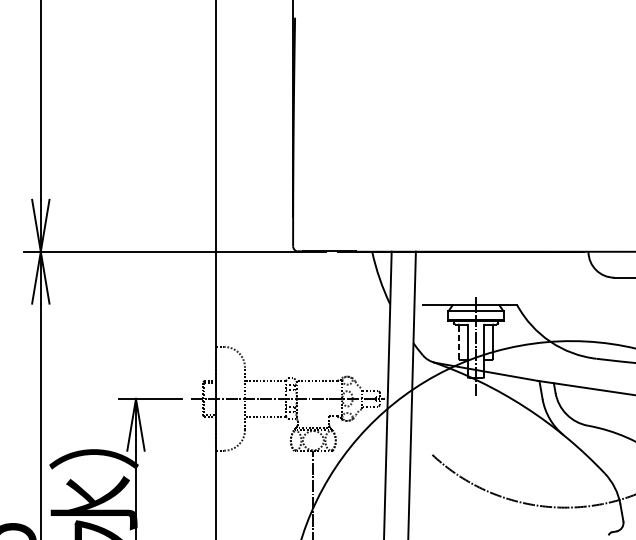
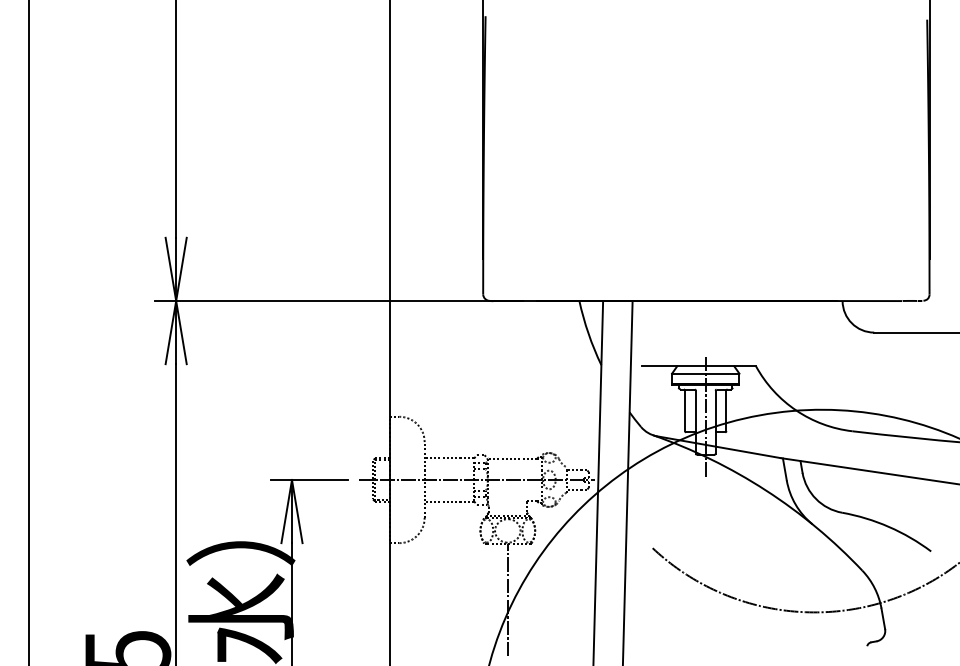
line: (459, 341) -> (685, 410), dashed -> solid

